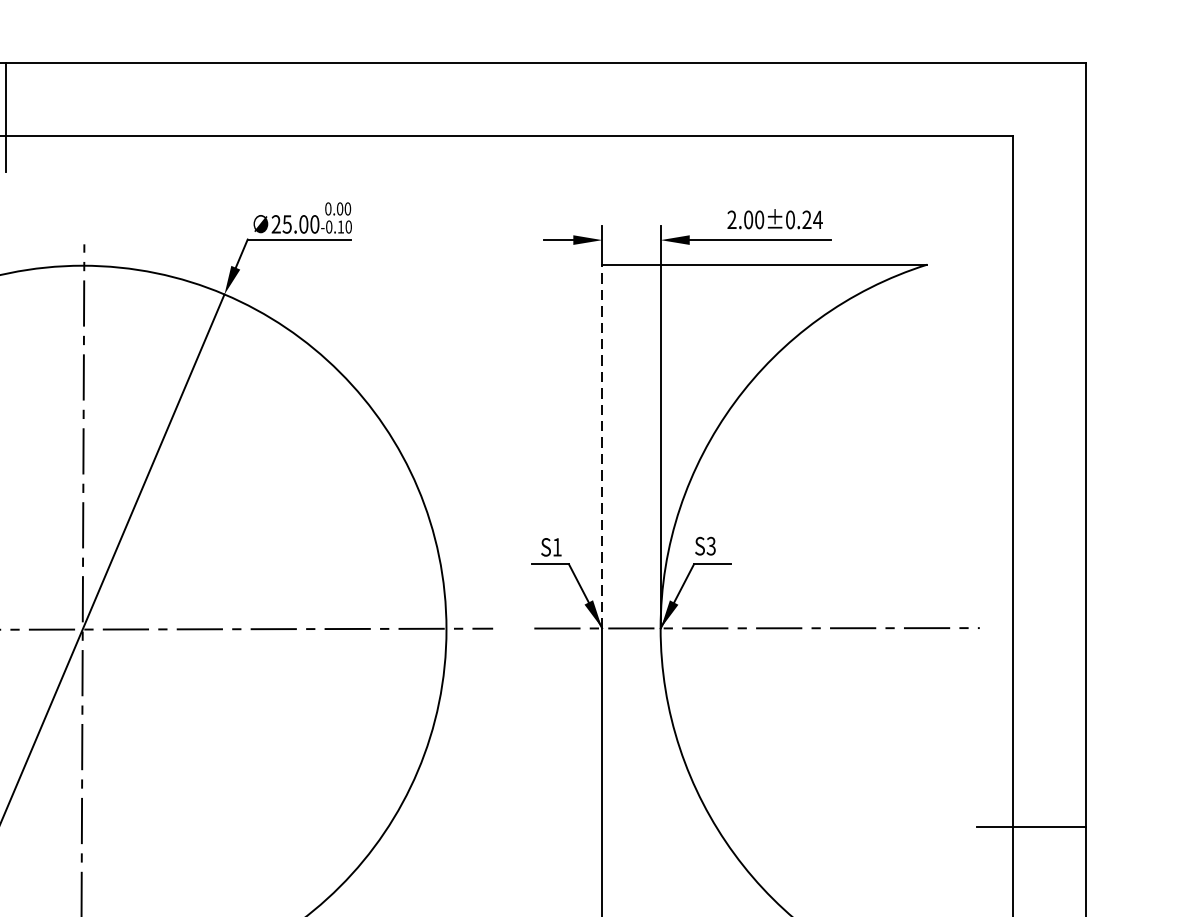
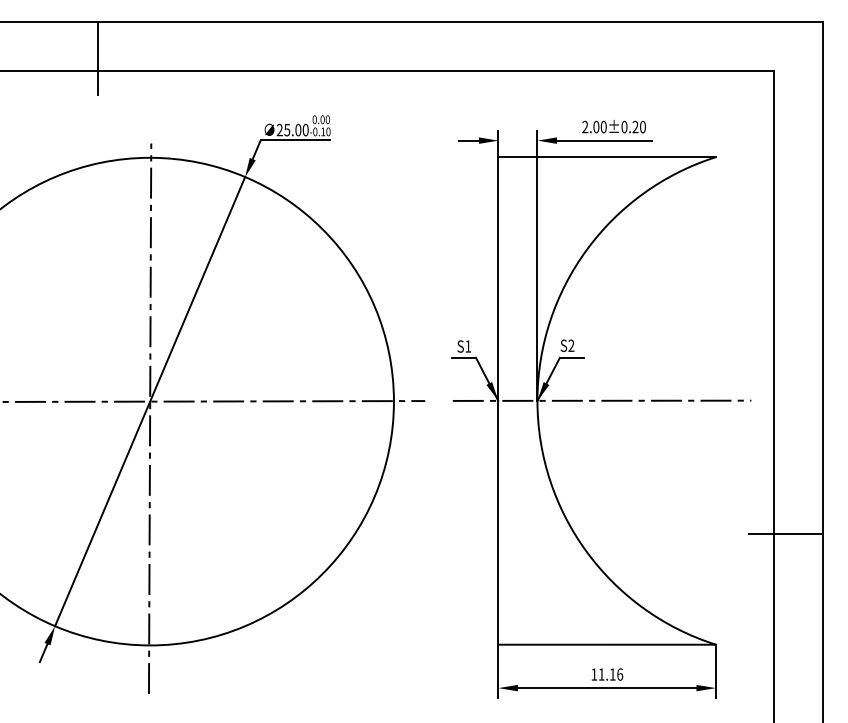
text: (817, 219) -> (642, 126), 2.00±0.24 -> 2.00±0.20
line: (602, 445) -> (498, 278), dashed -> solid
text: (711, 545) -> (571, 345), S3 -> S2

